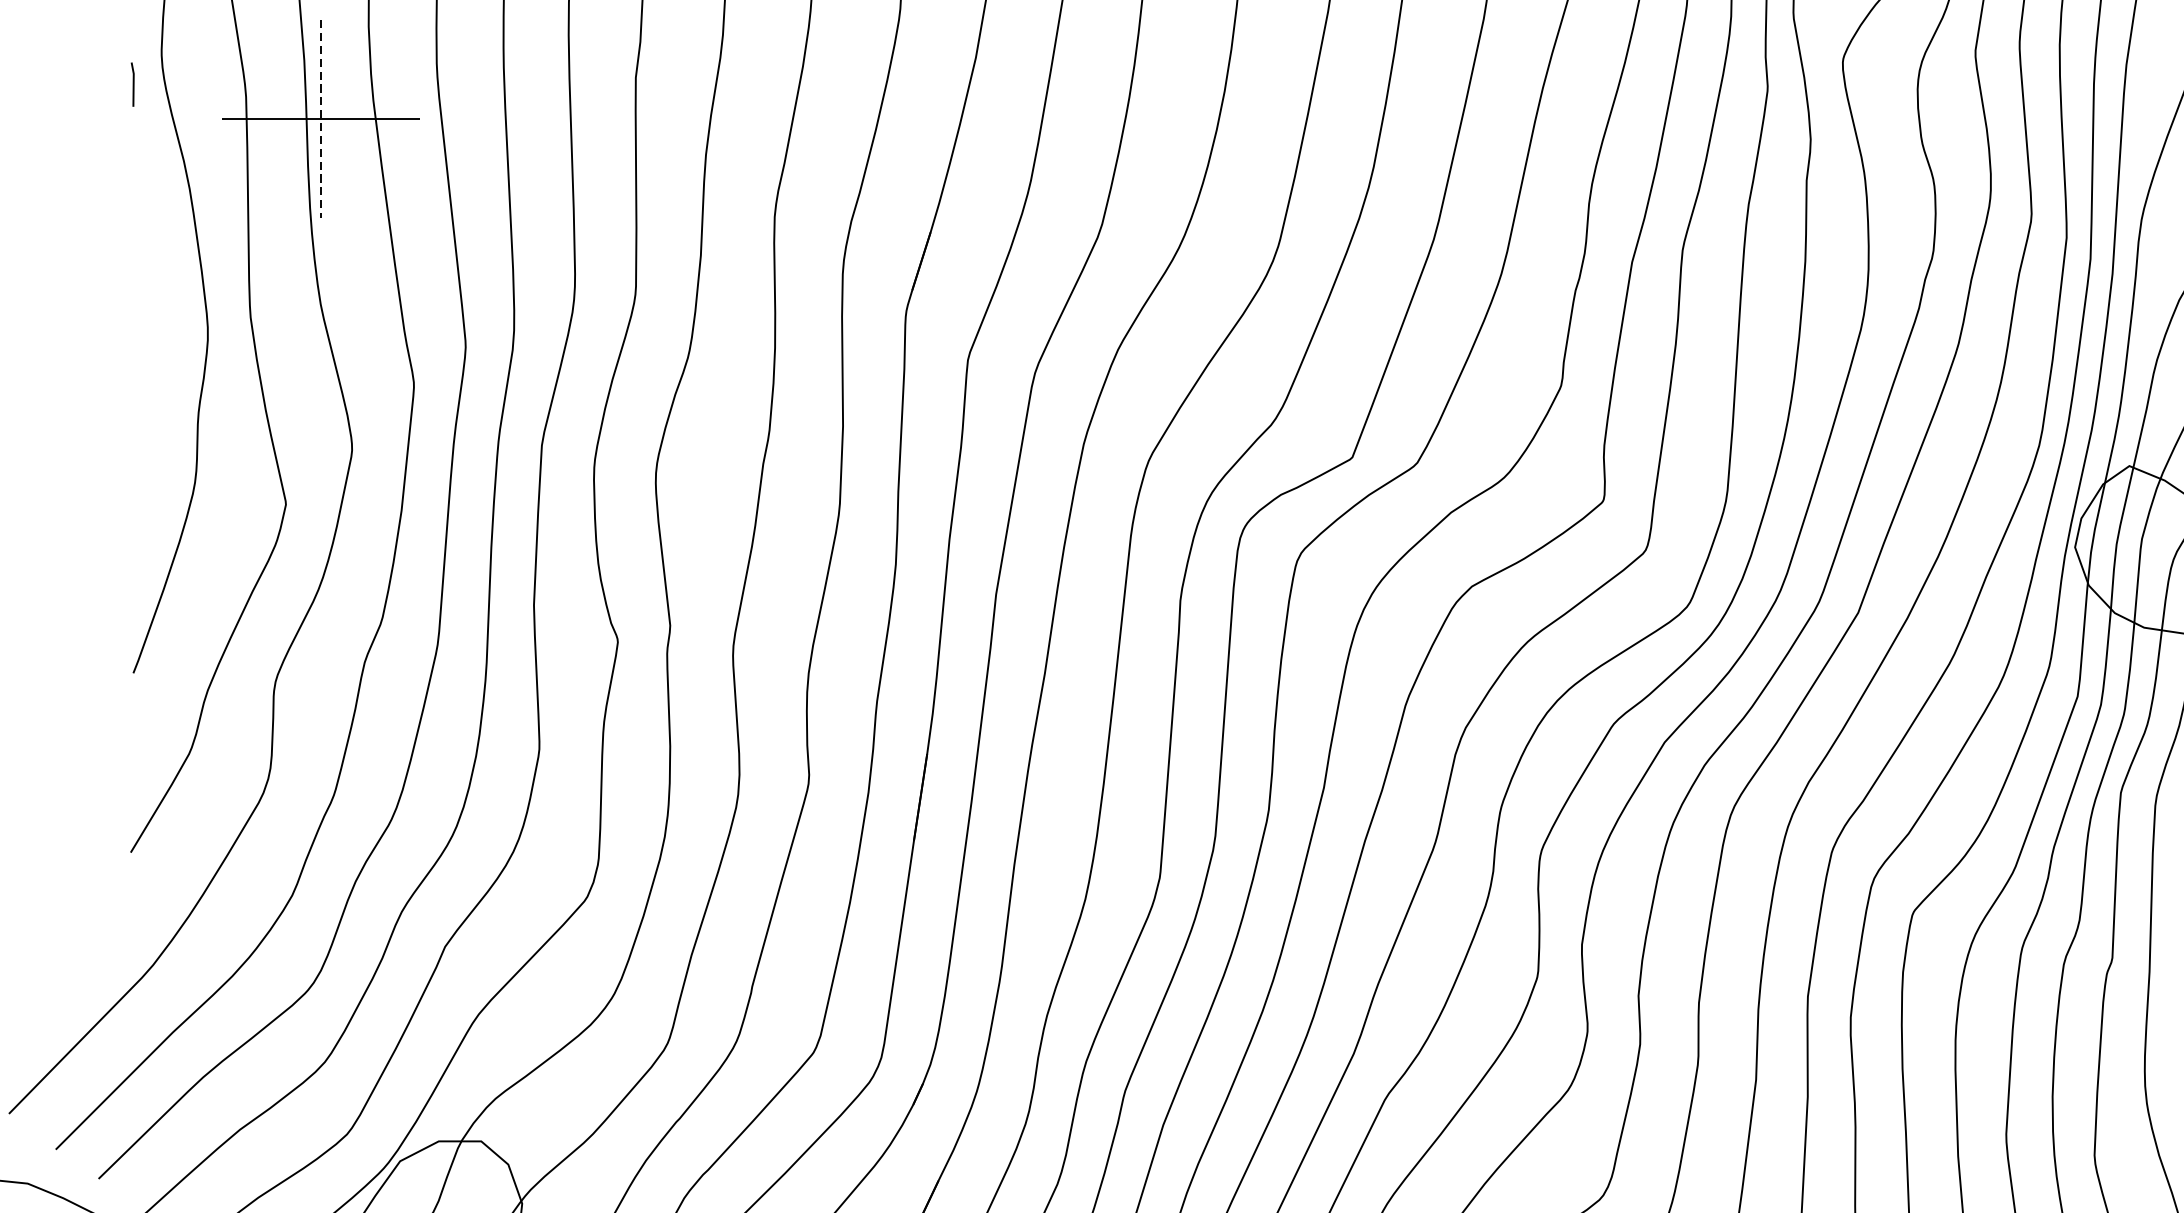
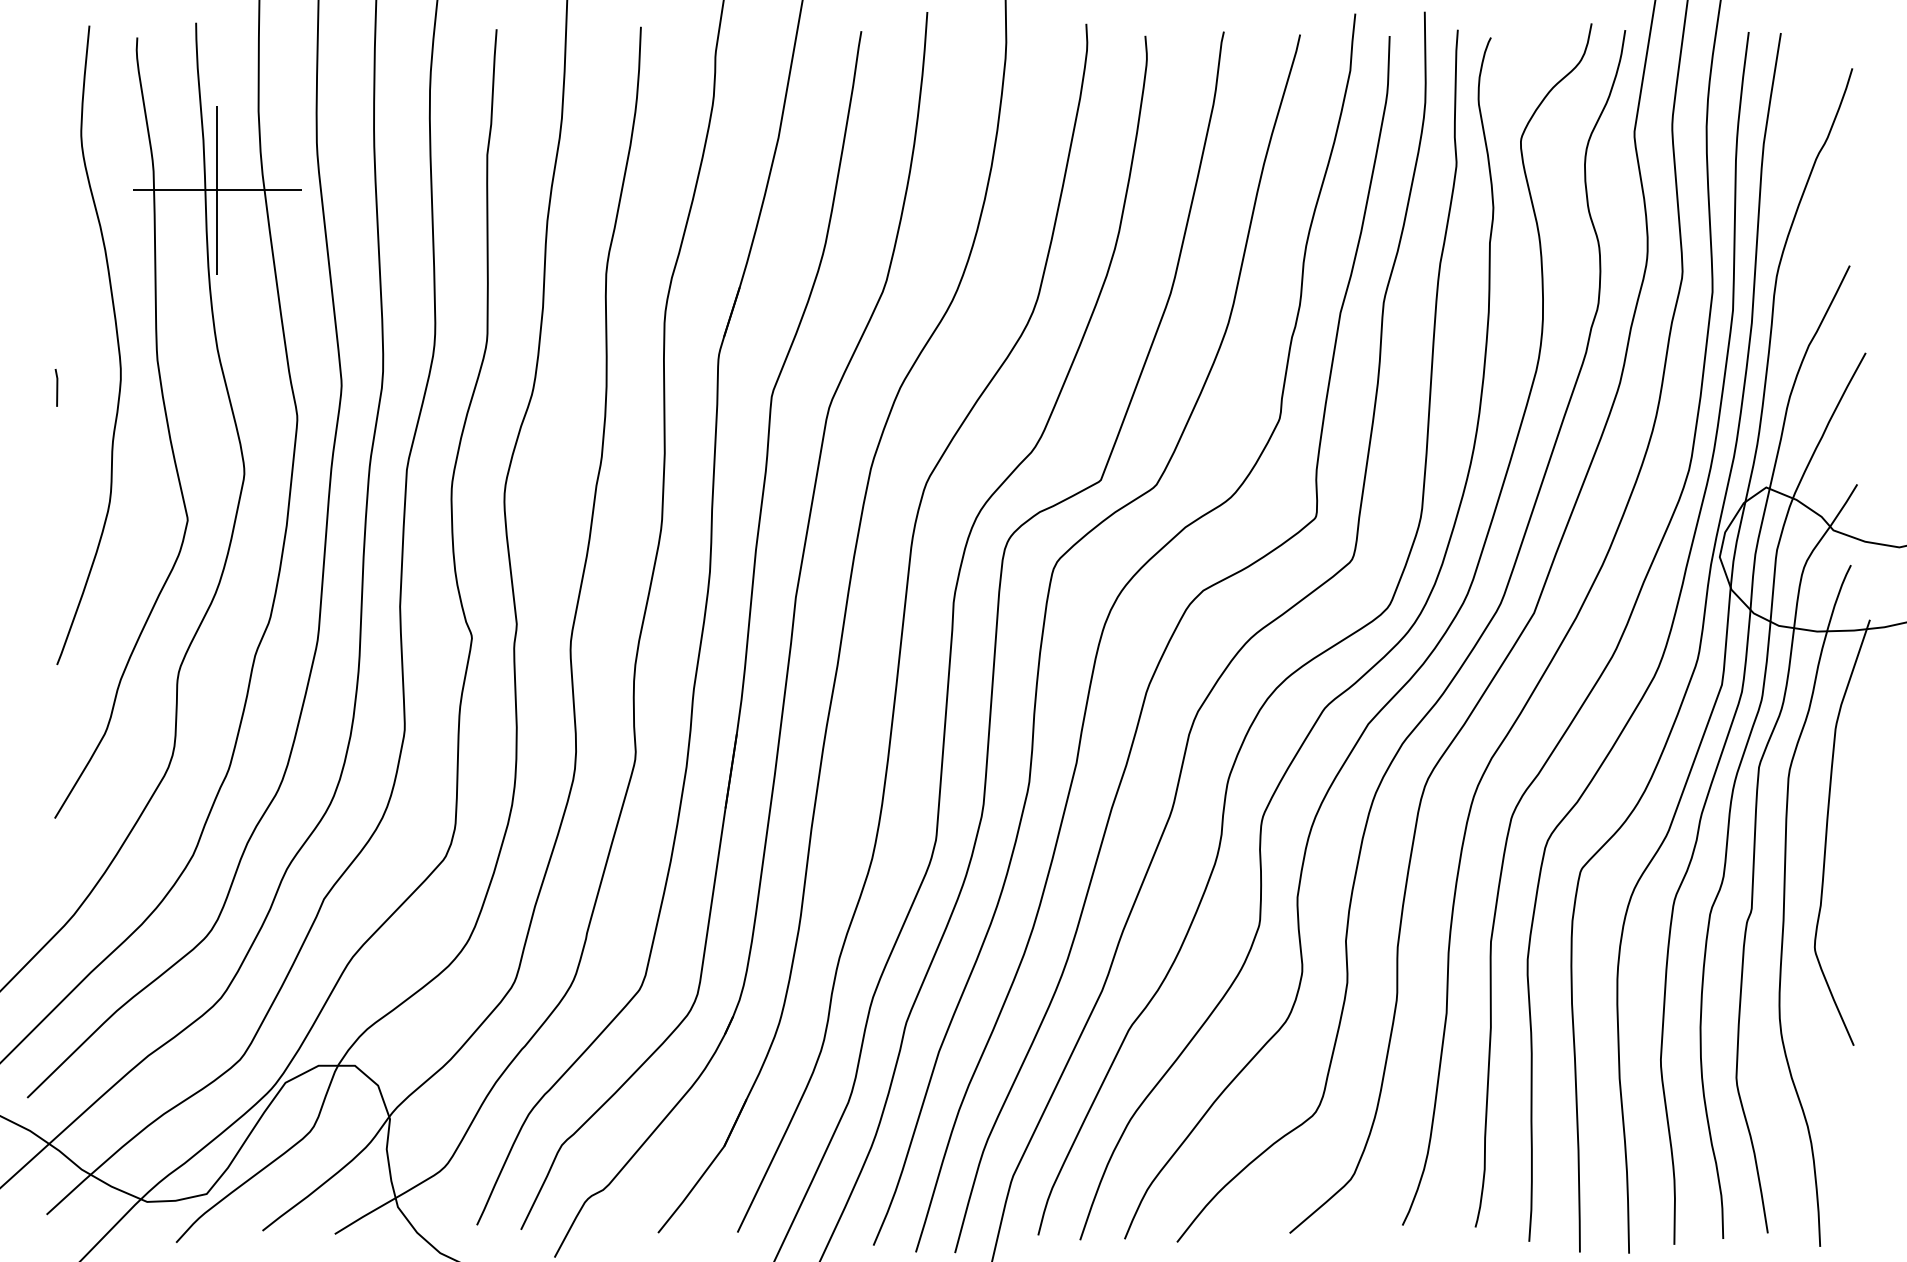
line: (132, 84) -> (56, 387), moved
line: (320, 119) -> (217, 190), dashed -> solid

